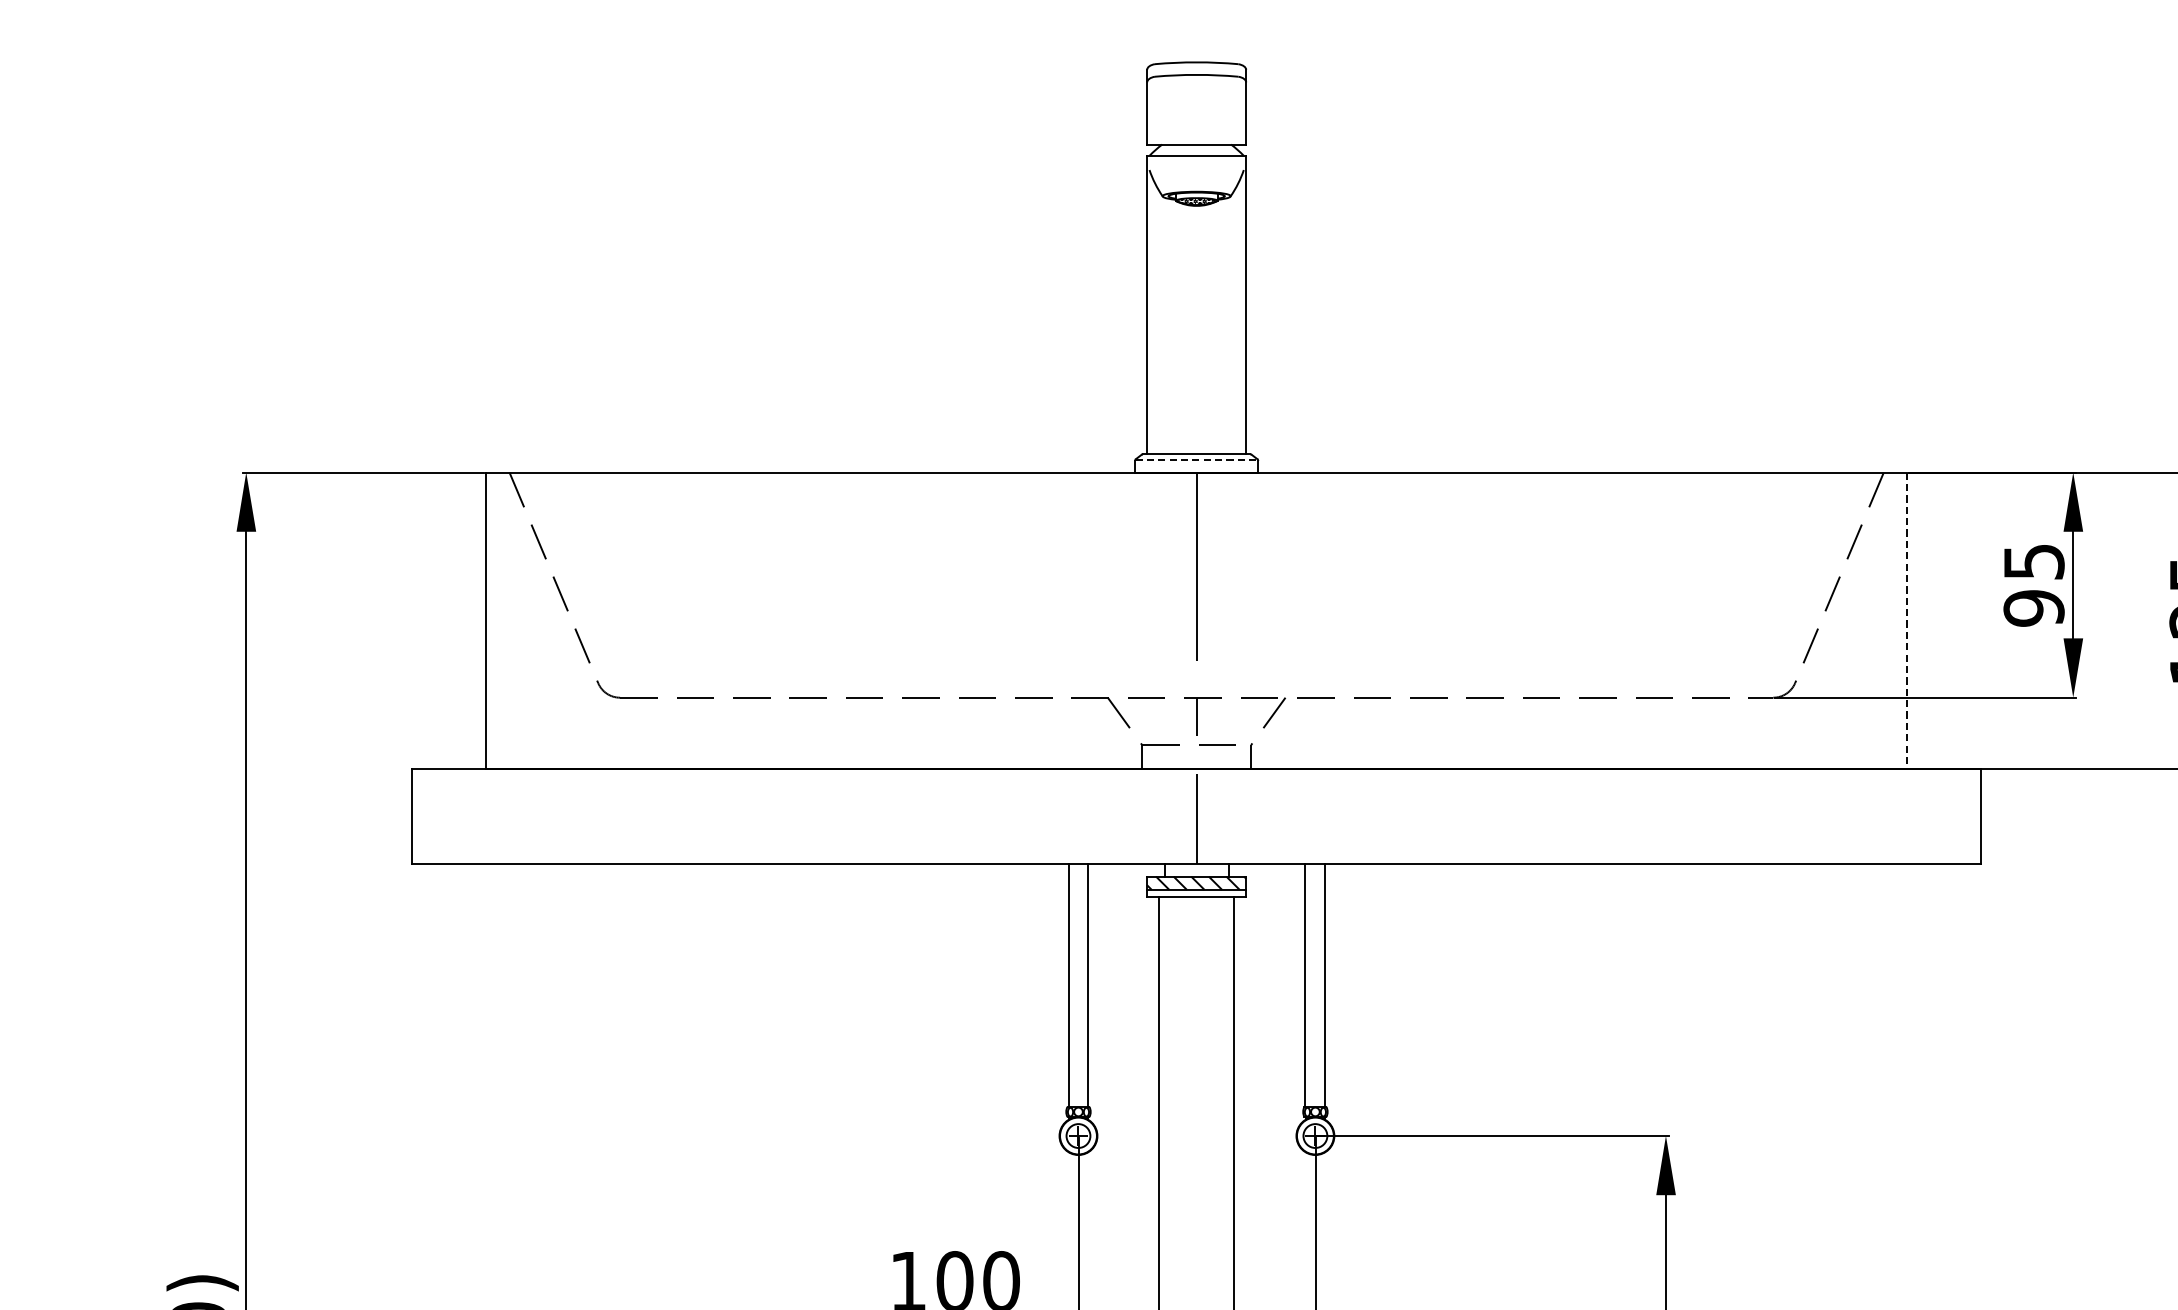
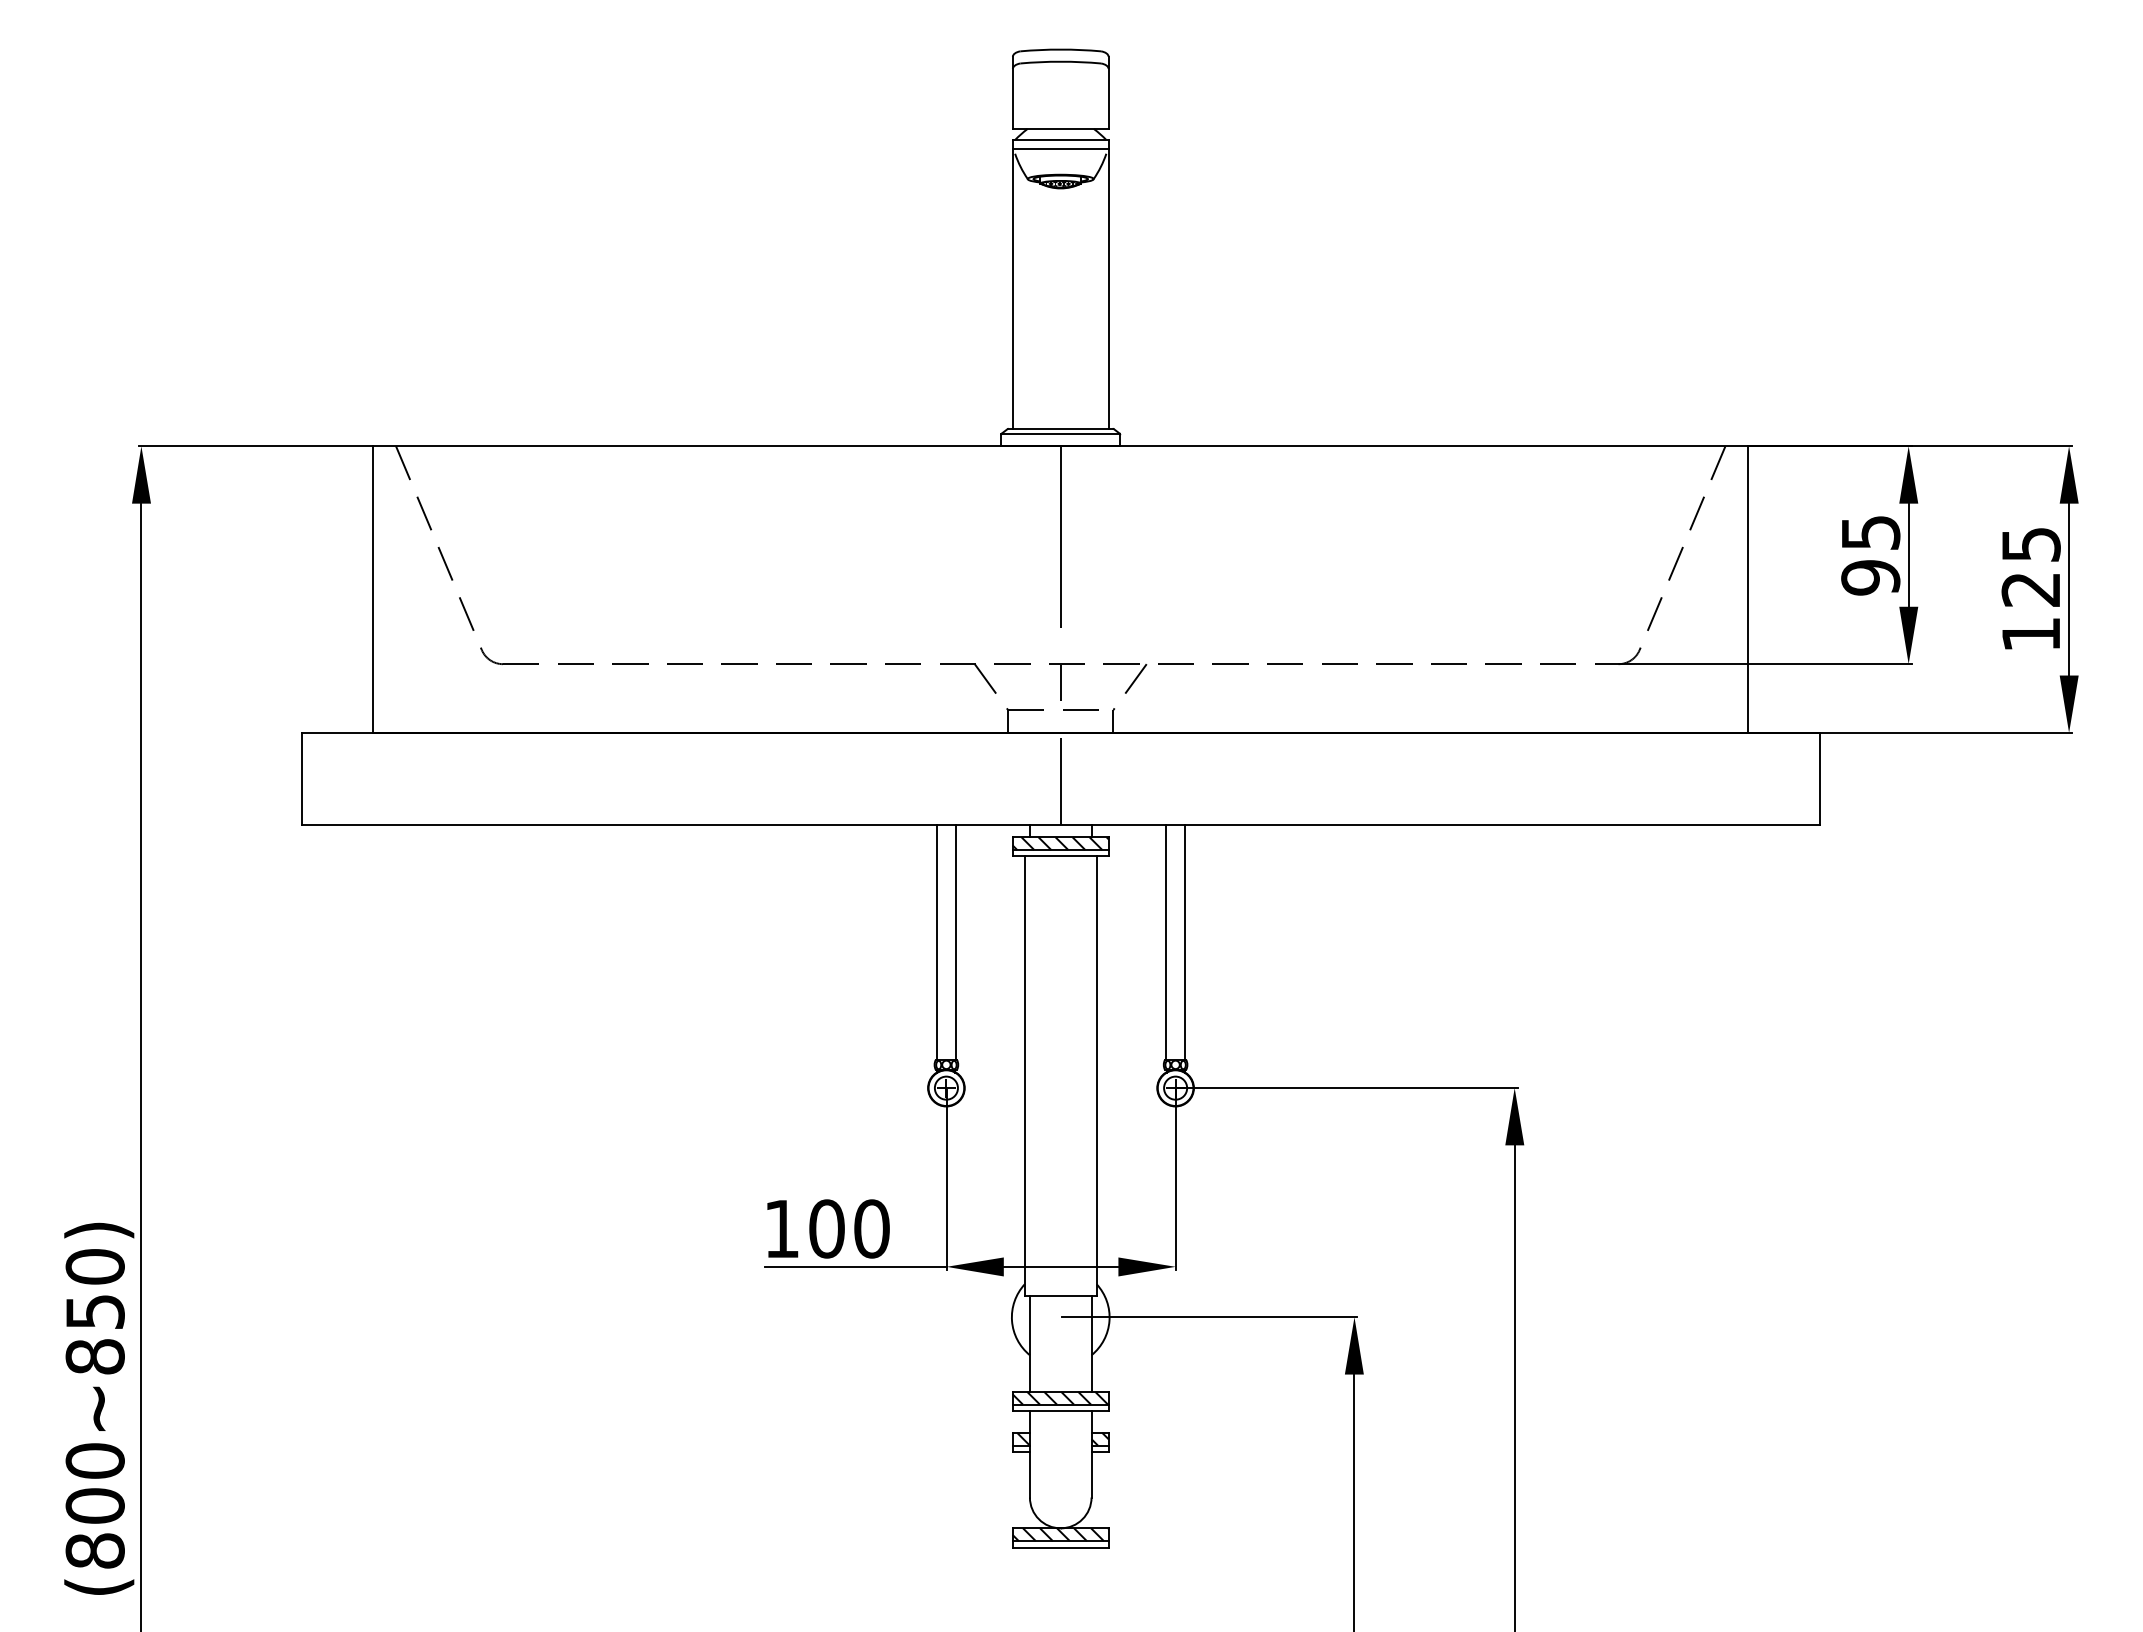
line: (1196, 165) -> (1060, 149), added
line: (1197, 460) -> (1061, 434), dashed -> solid
line: (1907, 621) -> (1748, 590), dashed -> solid

